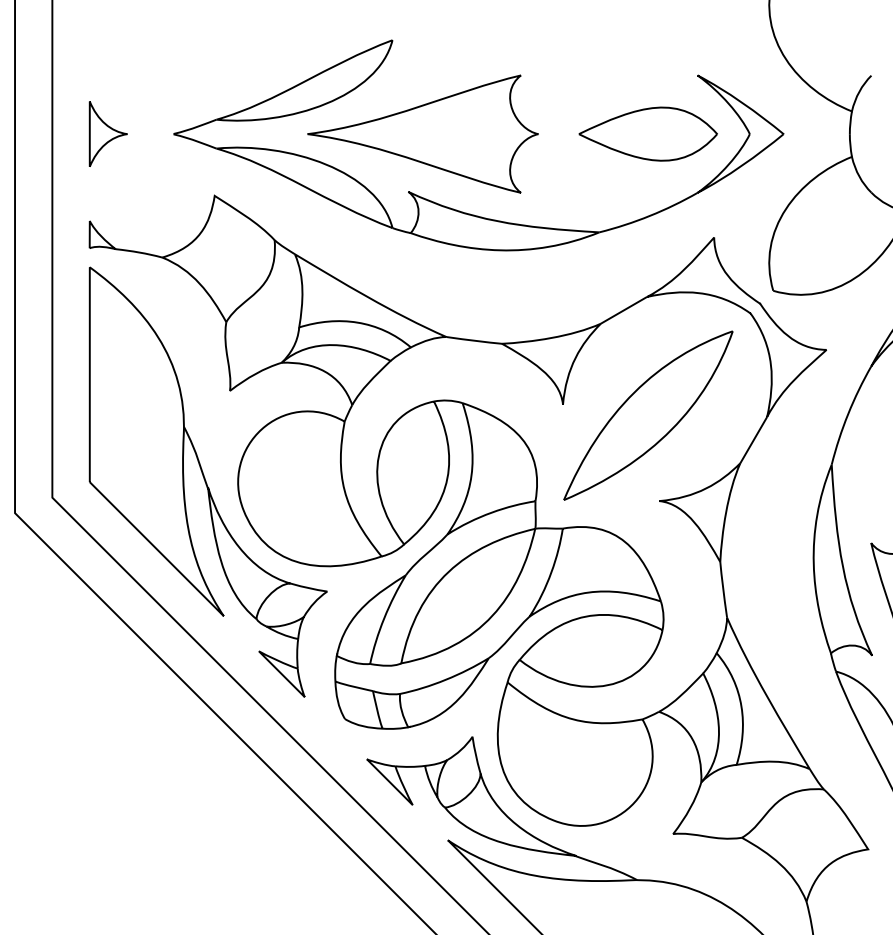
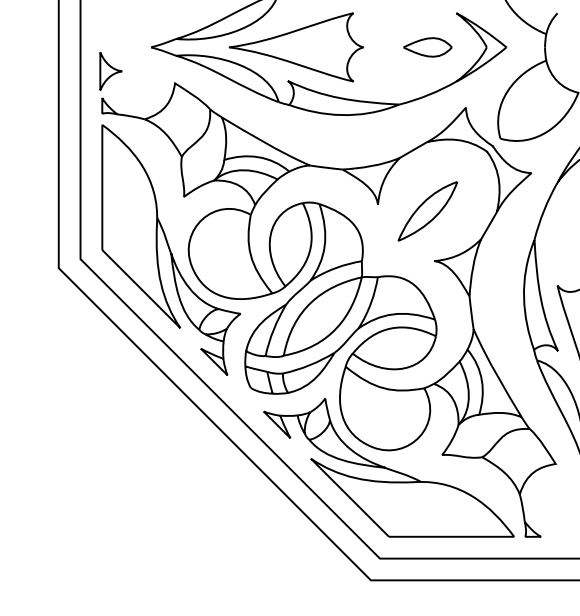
part: (107, 134) -> (110, 71), moved
part: (648, 134) -> (427, 47), size x0.6
part: (648, 415) -> (427, 211), size x0.6

